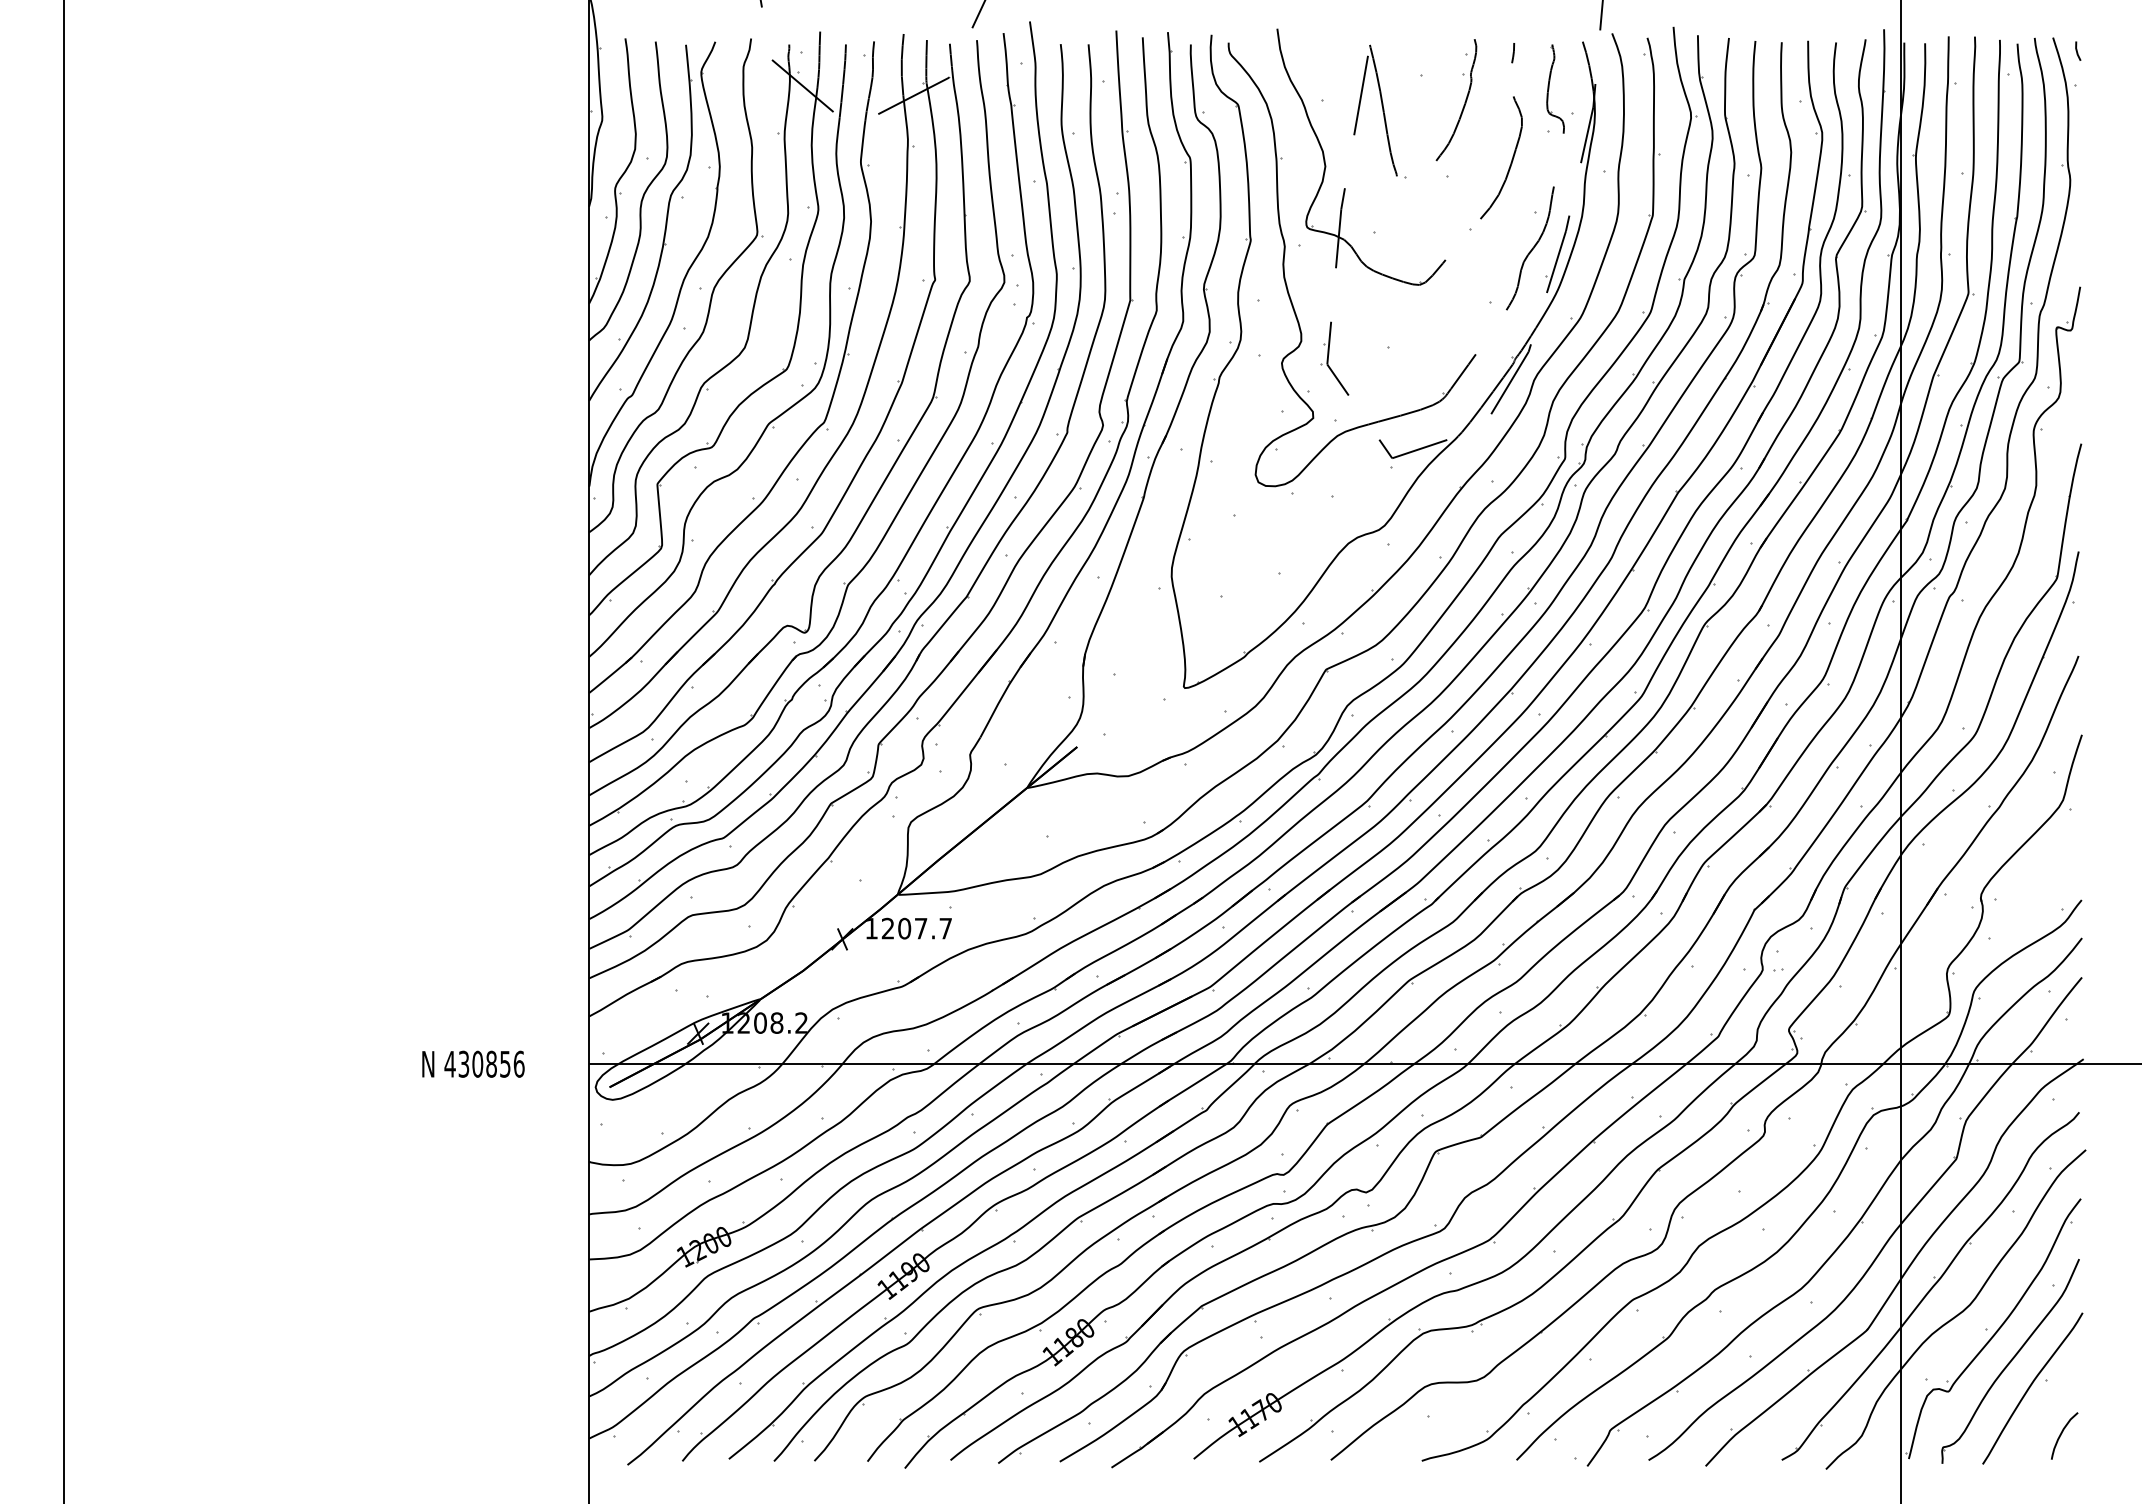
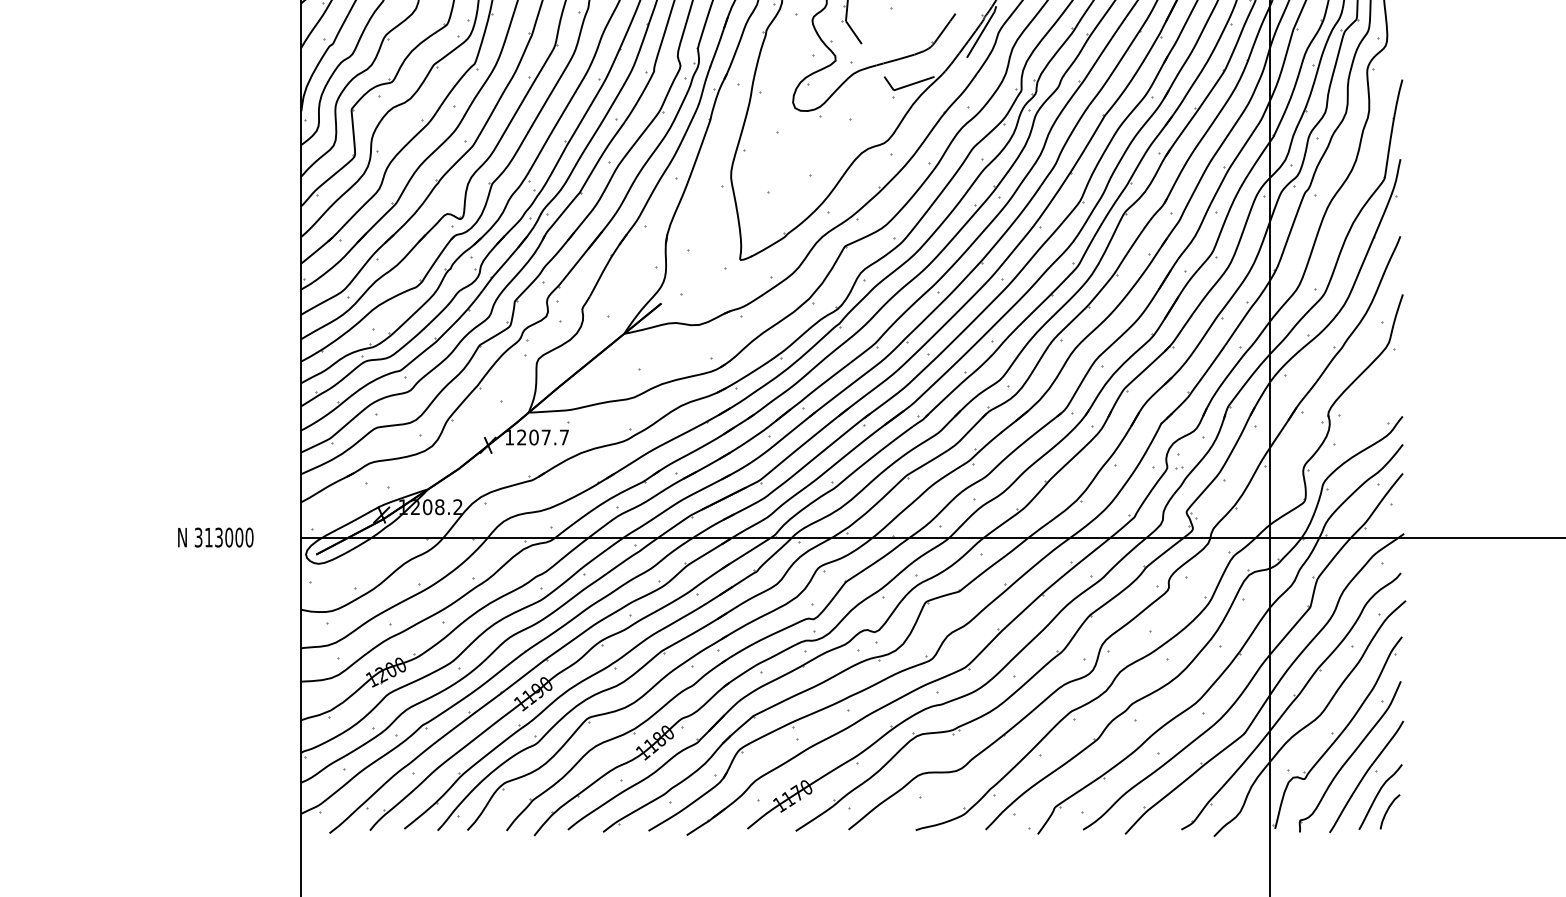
text: (484, 1063) -> (223, 537), 430856 -> 313000
curve: (2047, 1414) -> (1377, 796), added

